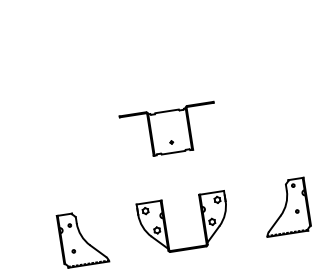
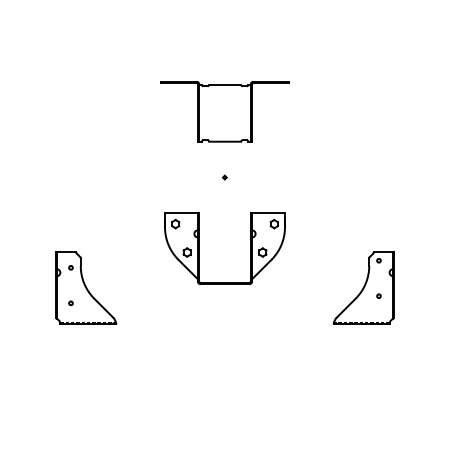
part: (169, 130) -> (224, 111), moved
part: (165, 226) -> (199, 248), moved

